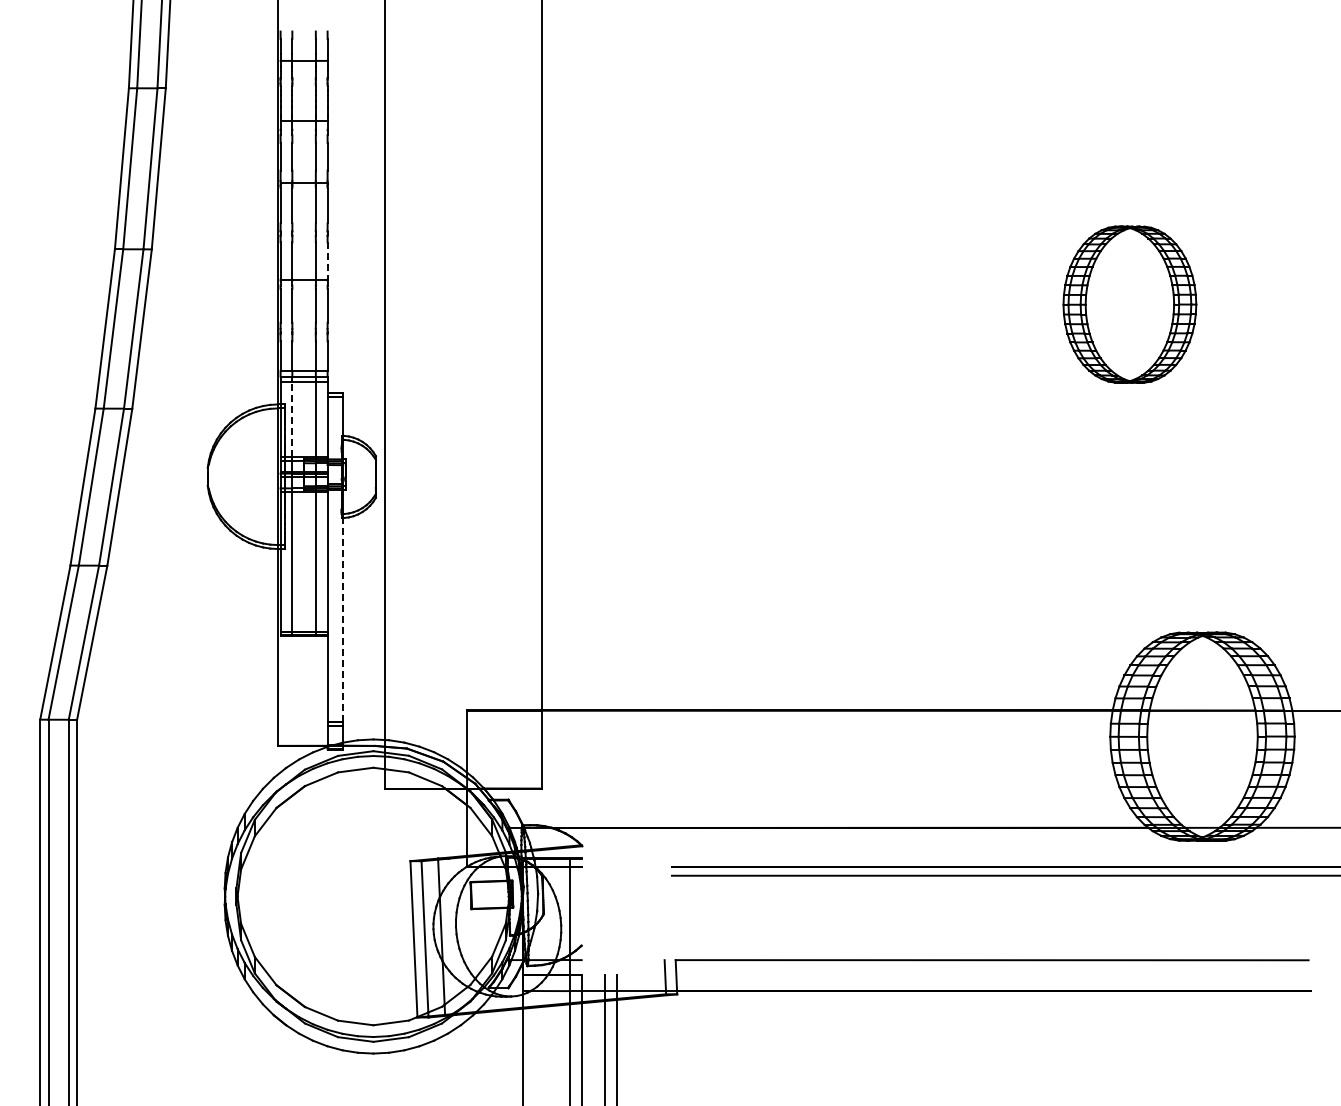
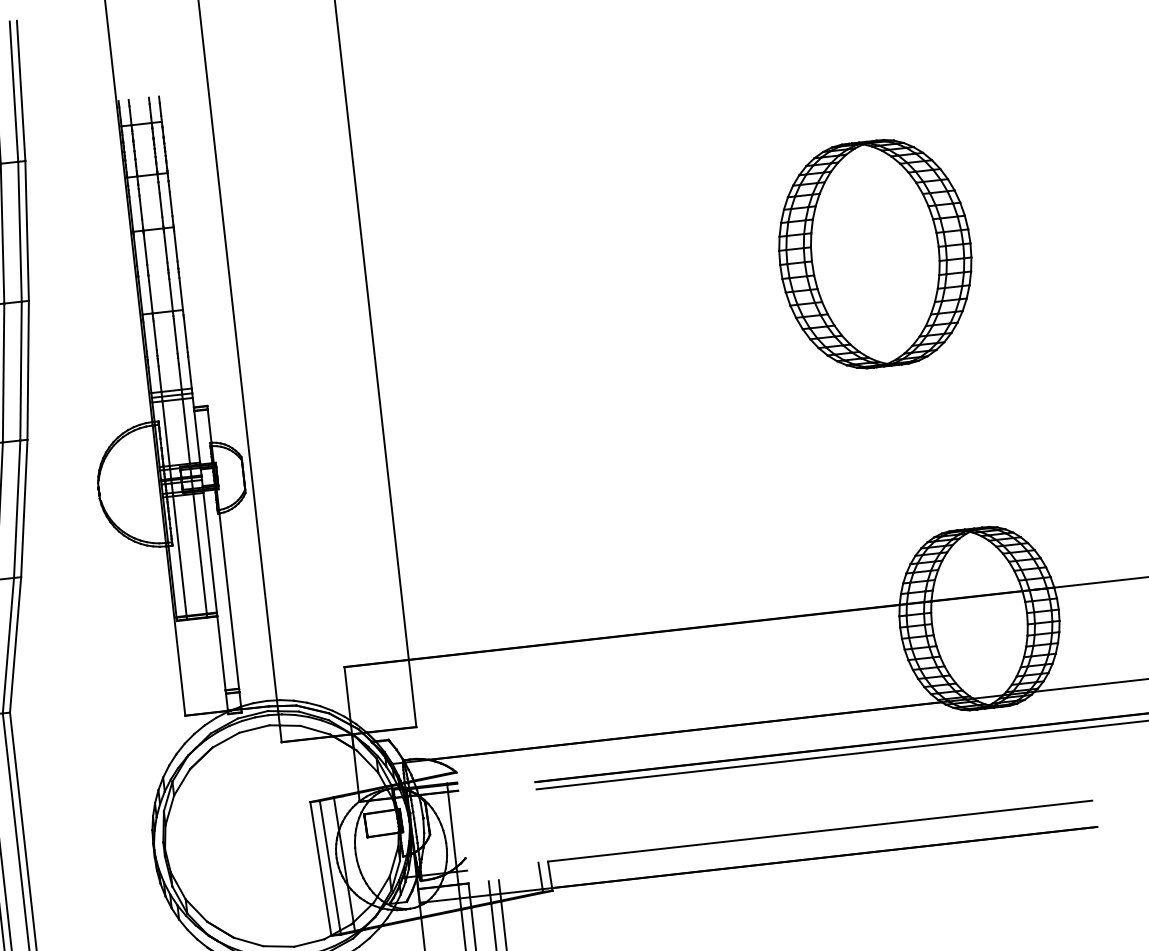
line: (327, 261) -> (181, 294), dashed -> solid
part: (1129, 304) -> (875, 253), size x1.67
line: (292, 419) -> (166, 433), dashed -> solid
line: (343, 619) -> (229, 600), dashed -> solid

